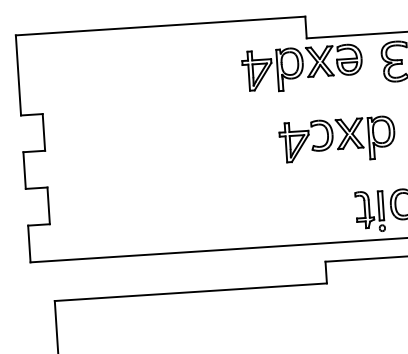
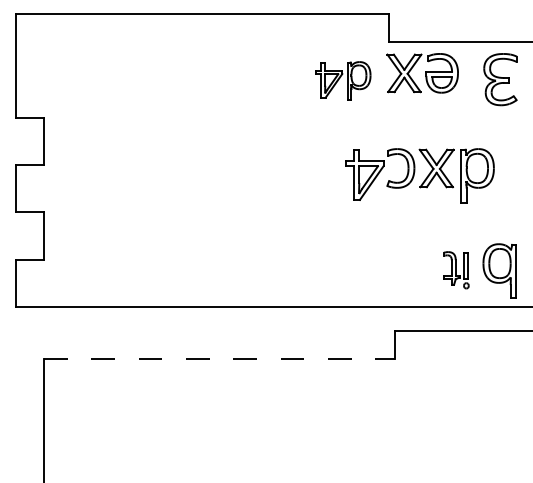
part: (273, 70) -> (343, 80), size x0.7
part: (370, 211) -> (456, 270), size x0.7
line: (190, 292) -> (219, 358), solid -> dashed

